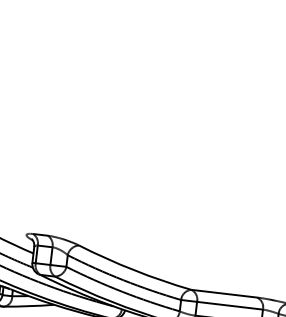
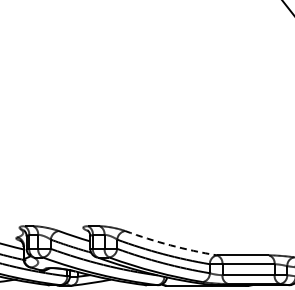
arc: (134, 270) -> (170, 245), solid -> dashed

